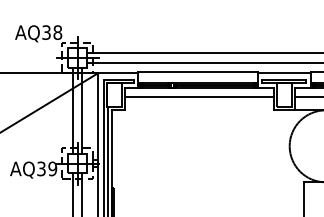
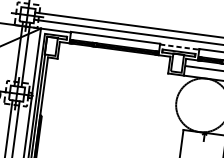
line: (284, 73) -> (179, 47), solid -> dashed
line: (199, 97) -> (114, 56), removed

